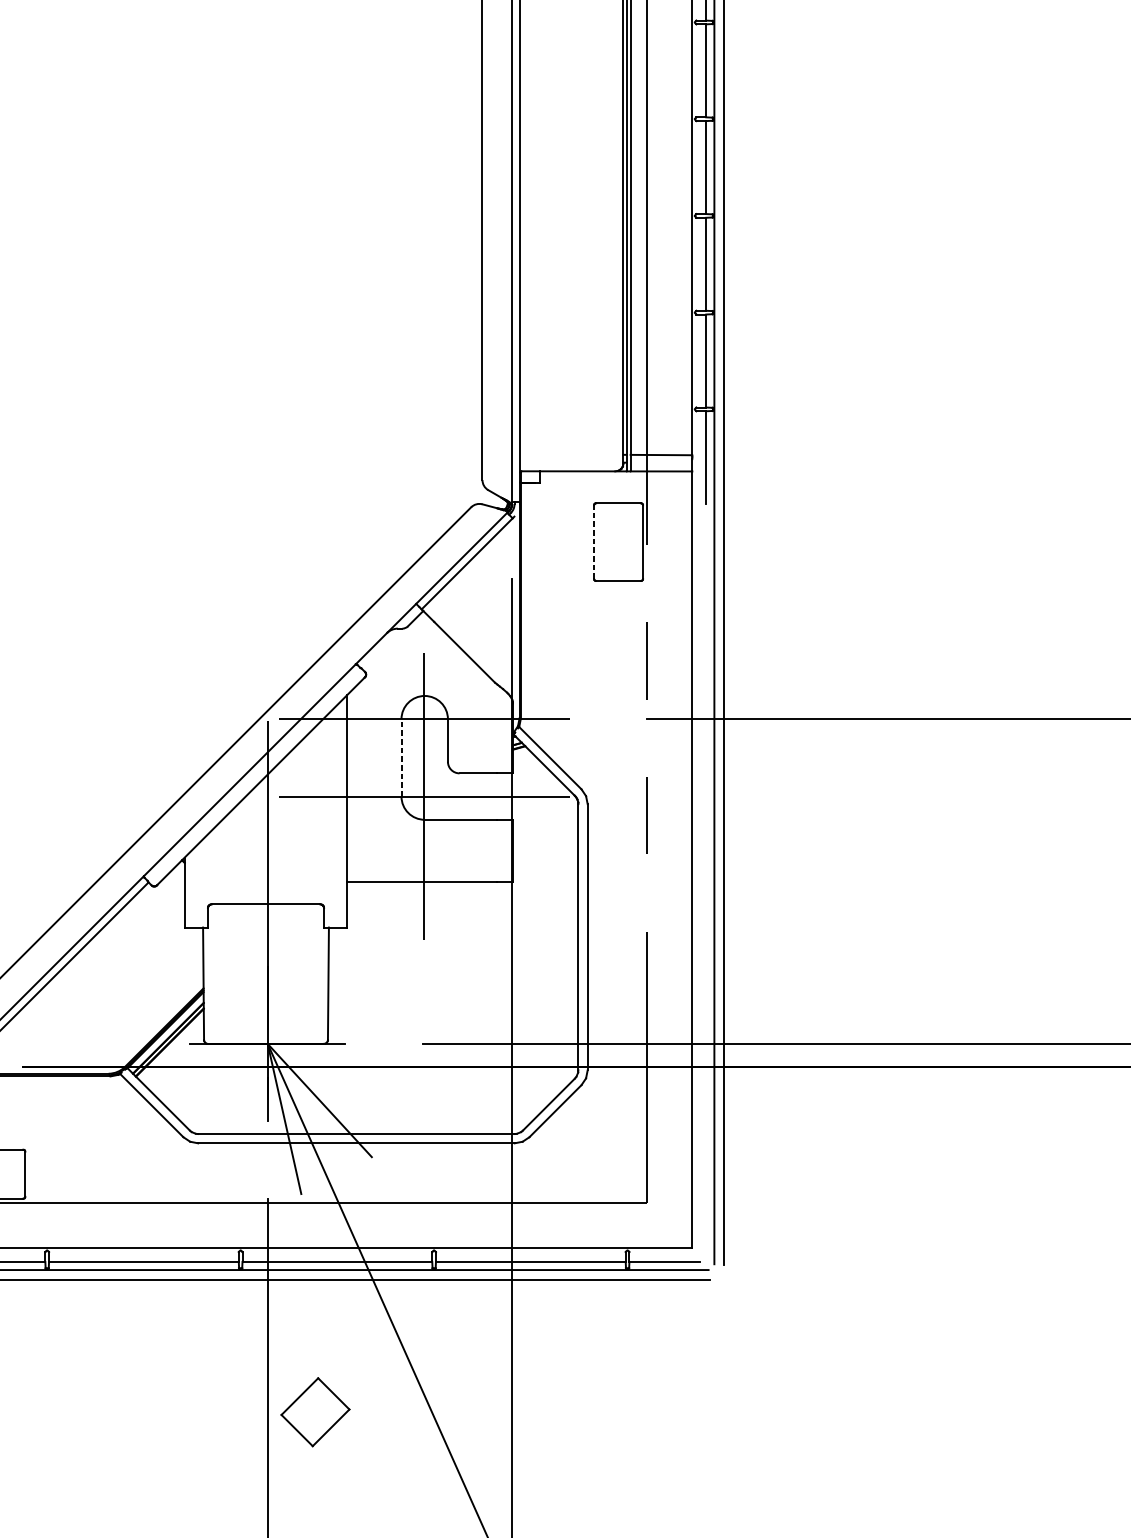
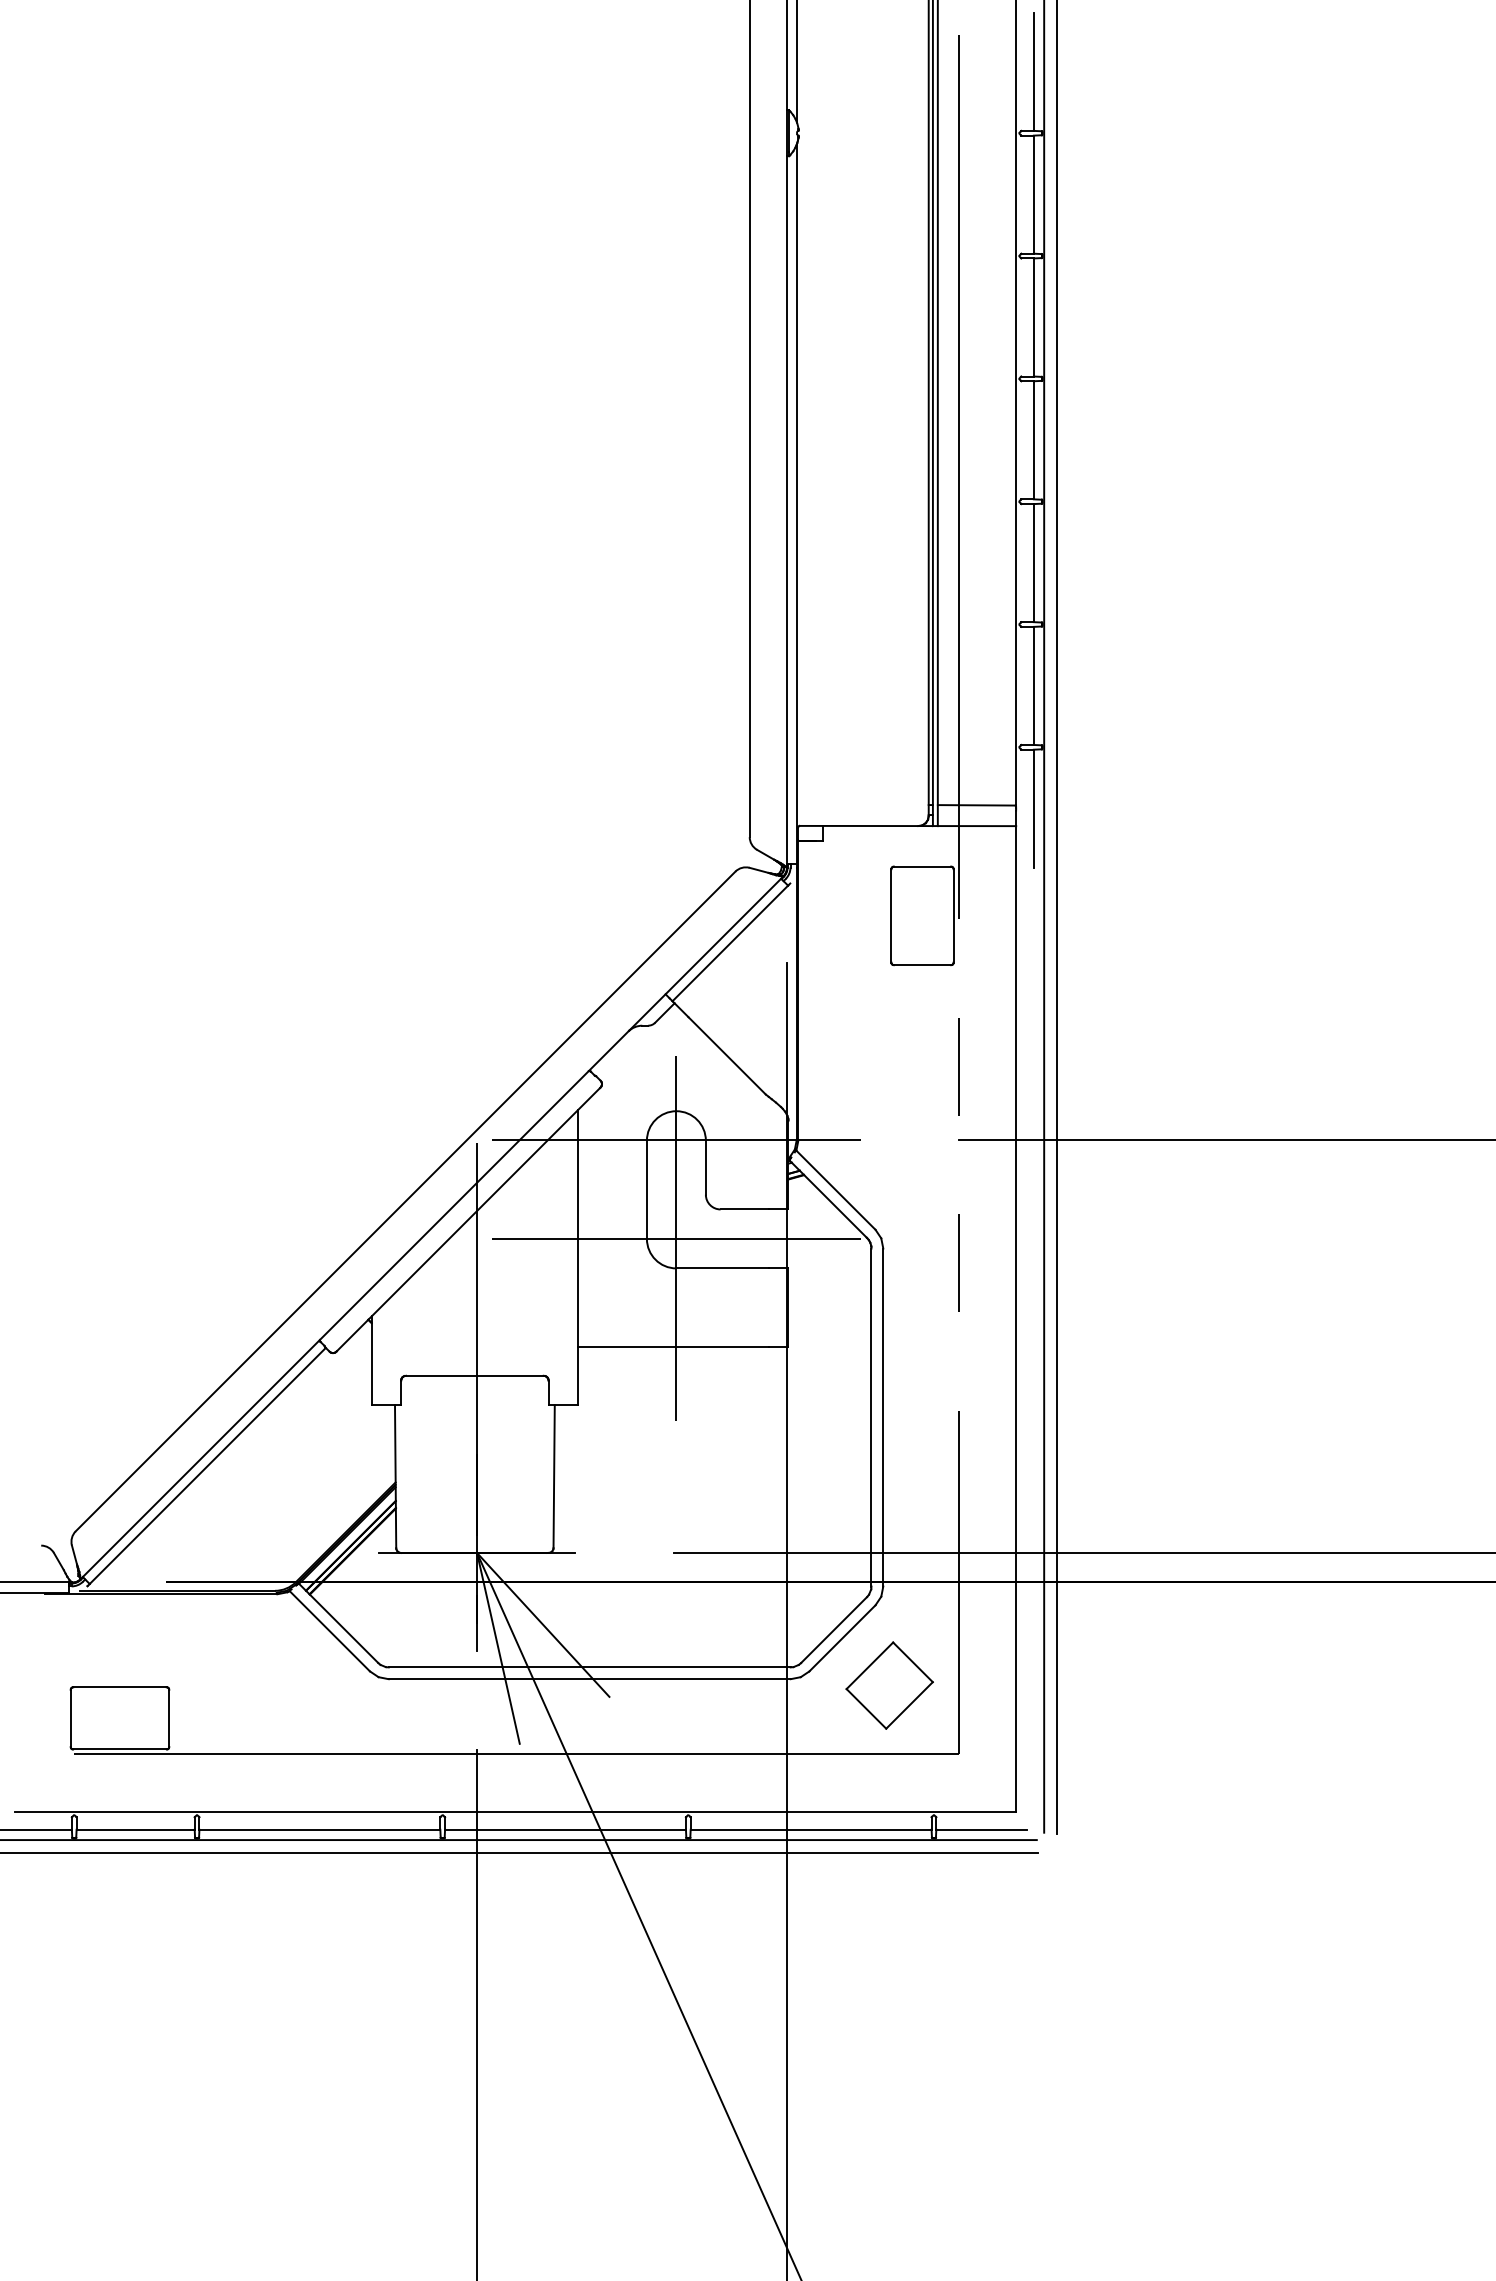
line: (594, 541) -> (891, 915), dashed -> solid
line: (401, 757) -> (646, 1189), dashed -> solid
part: (315, 1412) -> (889, 1685), moved

